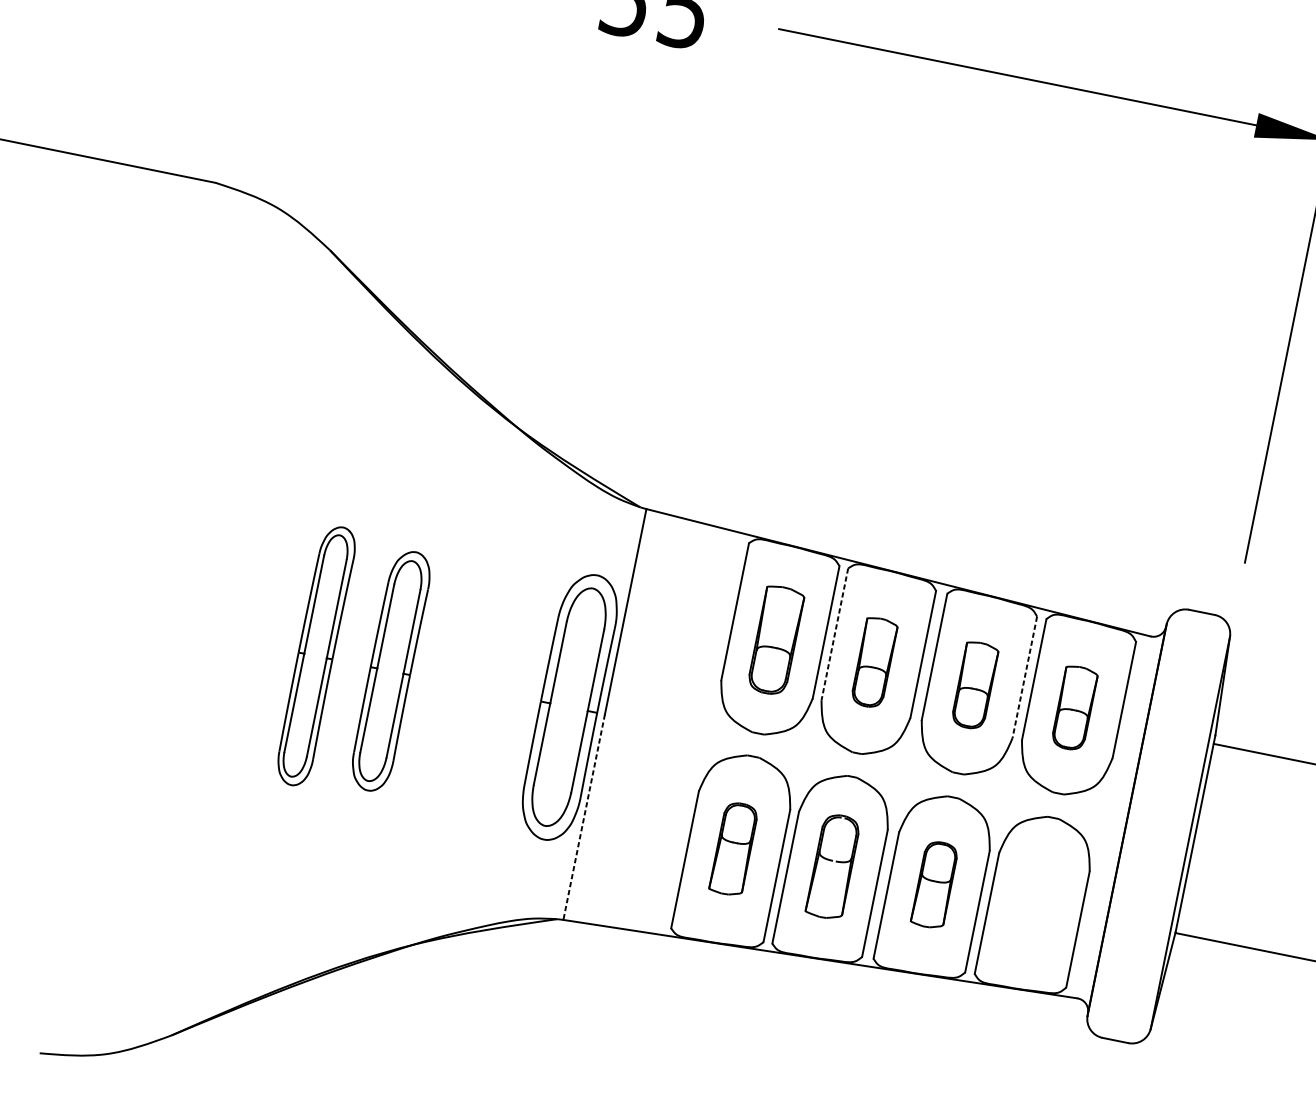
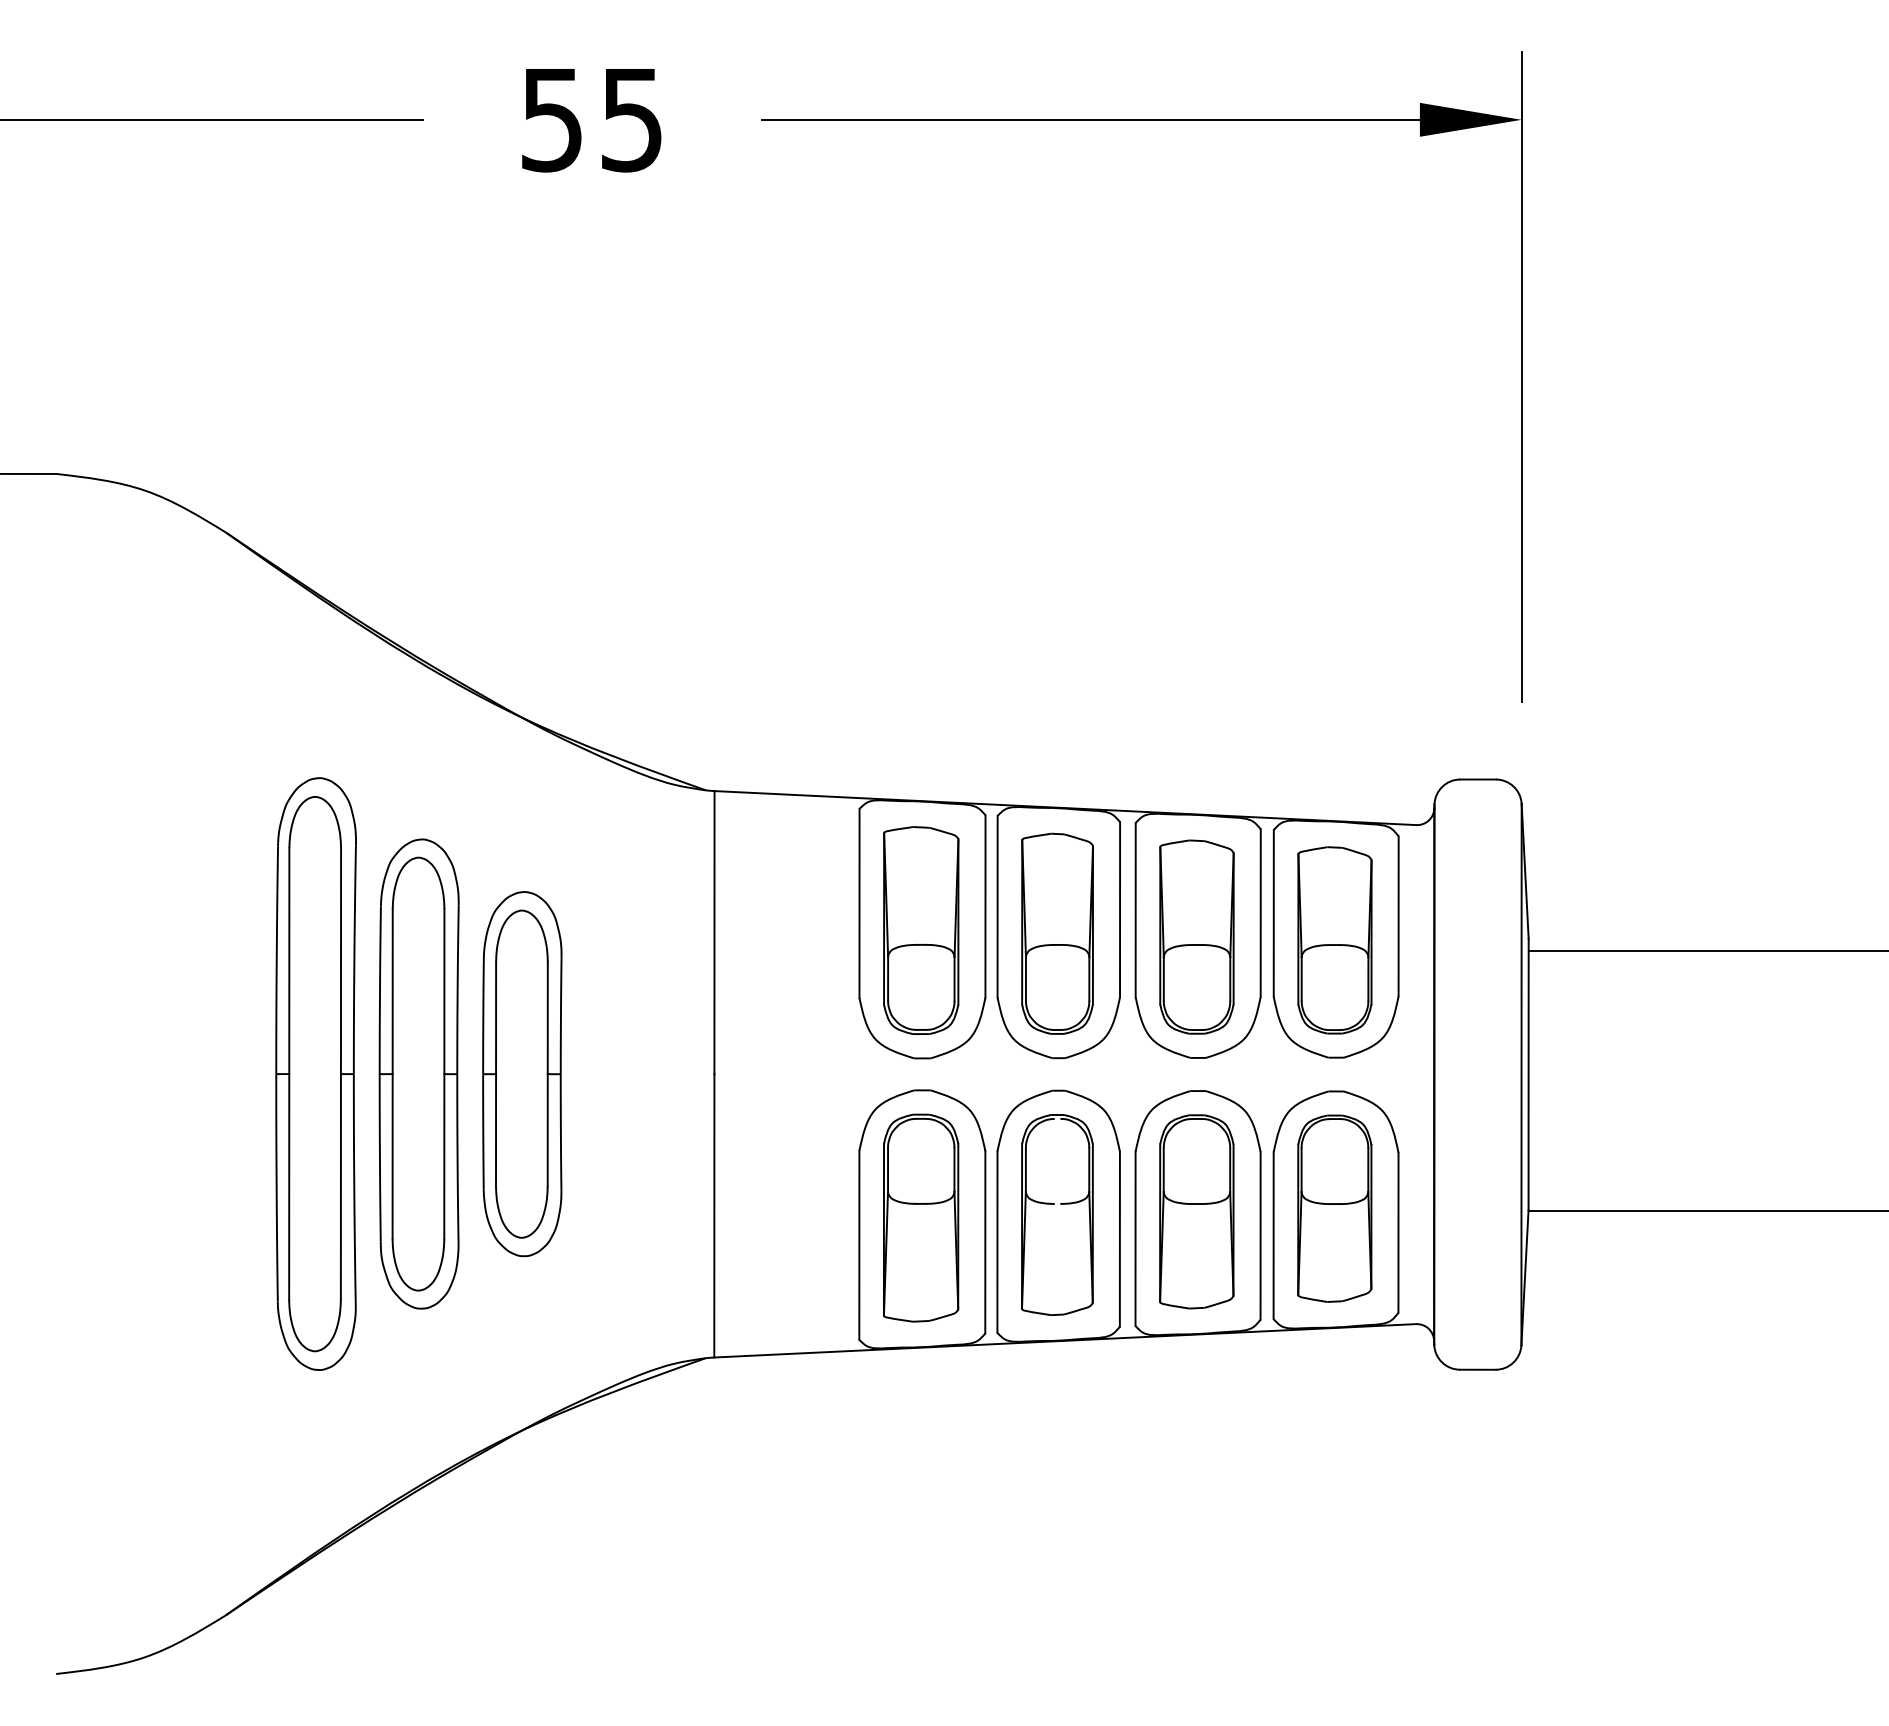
line: (834, 634) -> (997, 906), dashed -> solid
part: (776, 640) -> (921, 930), size x1.43
part: (315, 655) -> (315, 1073), size x1.67
part: (874, 662) -> (1057, 933), size x1.67
part: (390, 670) -> (418, 1073), size x1.43
line: (1024, 677) -> (1260, 913), dashed -> solid
part: (974, 685) -> (1196, 936), size x1.67
part: (569, 707) -> (522, 1074), moved
part: (1074, 708) -> (1334, 940), size x1.67
line: (584, 816) -> (714, 1215), dashed -> solid
part: (734, 848) -> (921, 1217), size x1.67
part: (833, 866) -> (1057, 1214), size x1.43
part: (934, 884) -> (1196, 1211), size x1.67
part: (1035, 902) -> (1334, 1208), added

